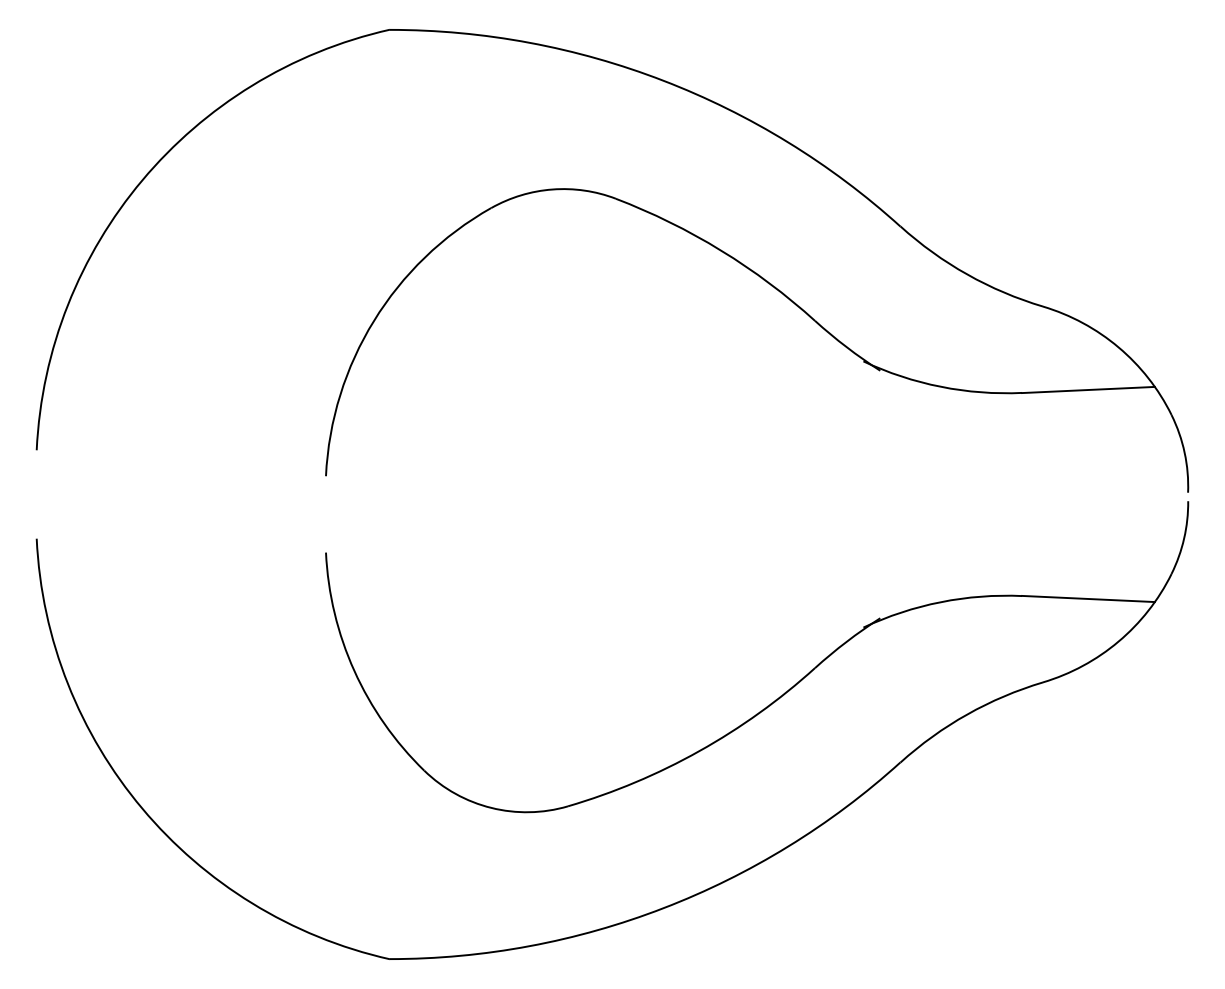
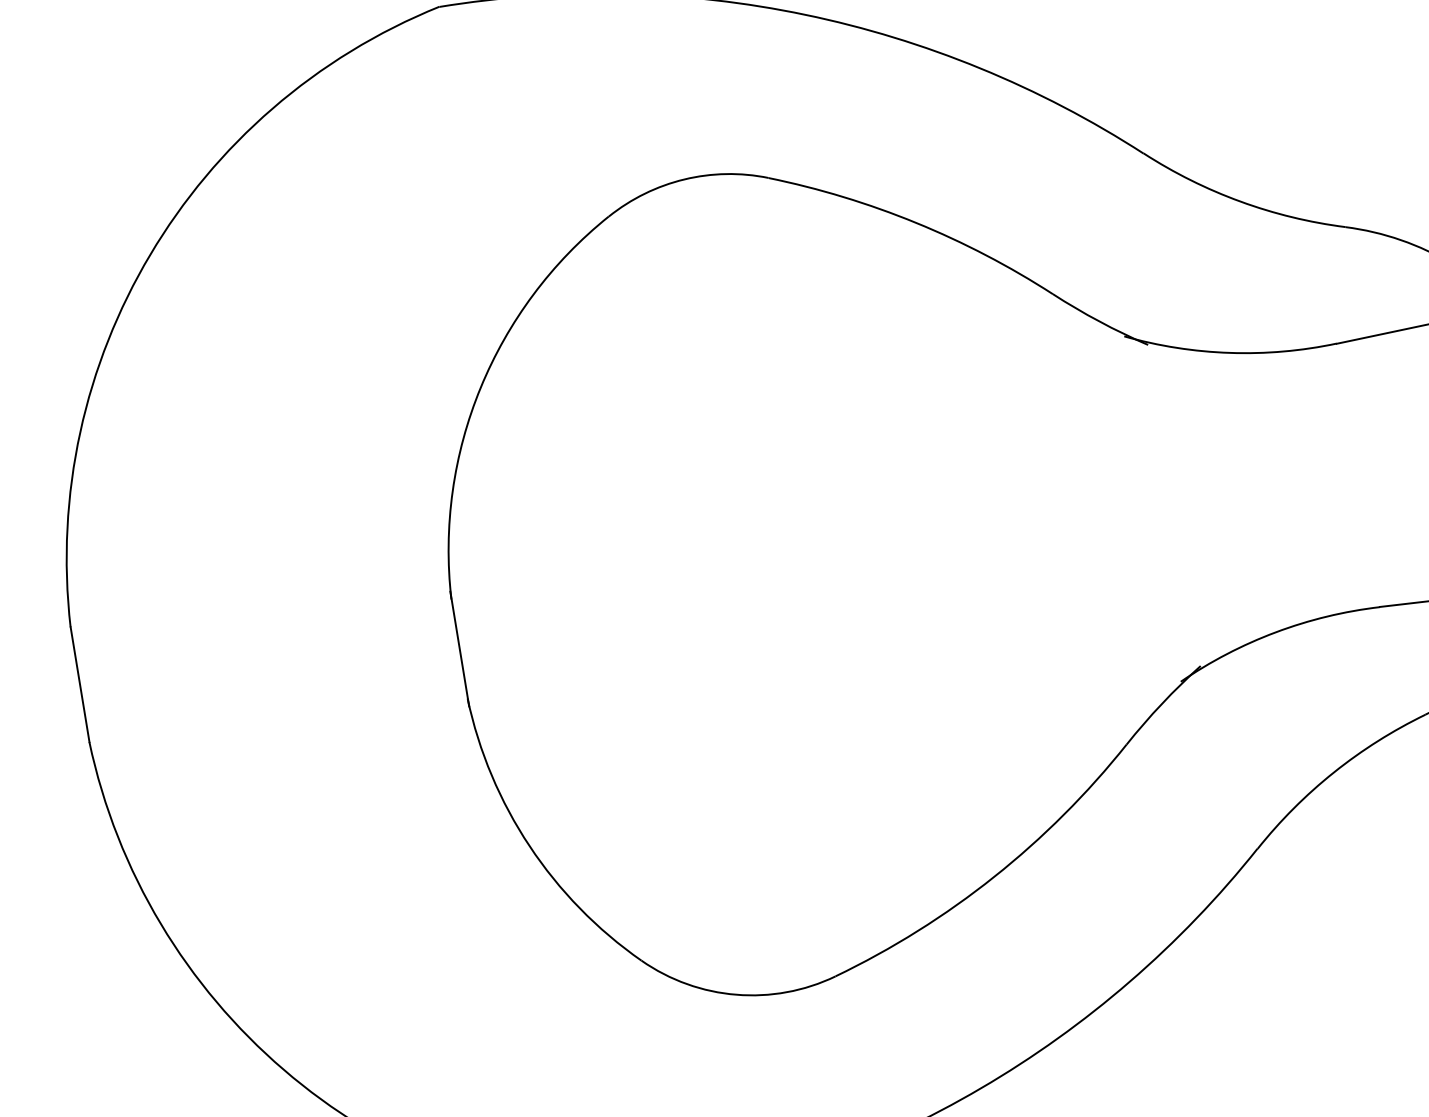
line: (36, 494) -> (79, 684), added
line: (326, 514) -> (460, 649), added

